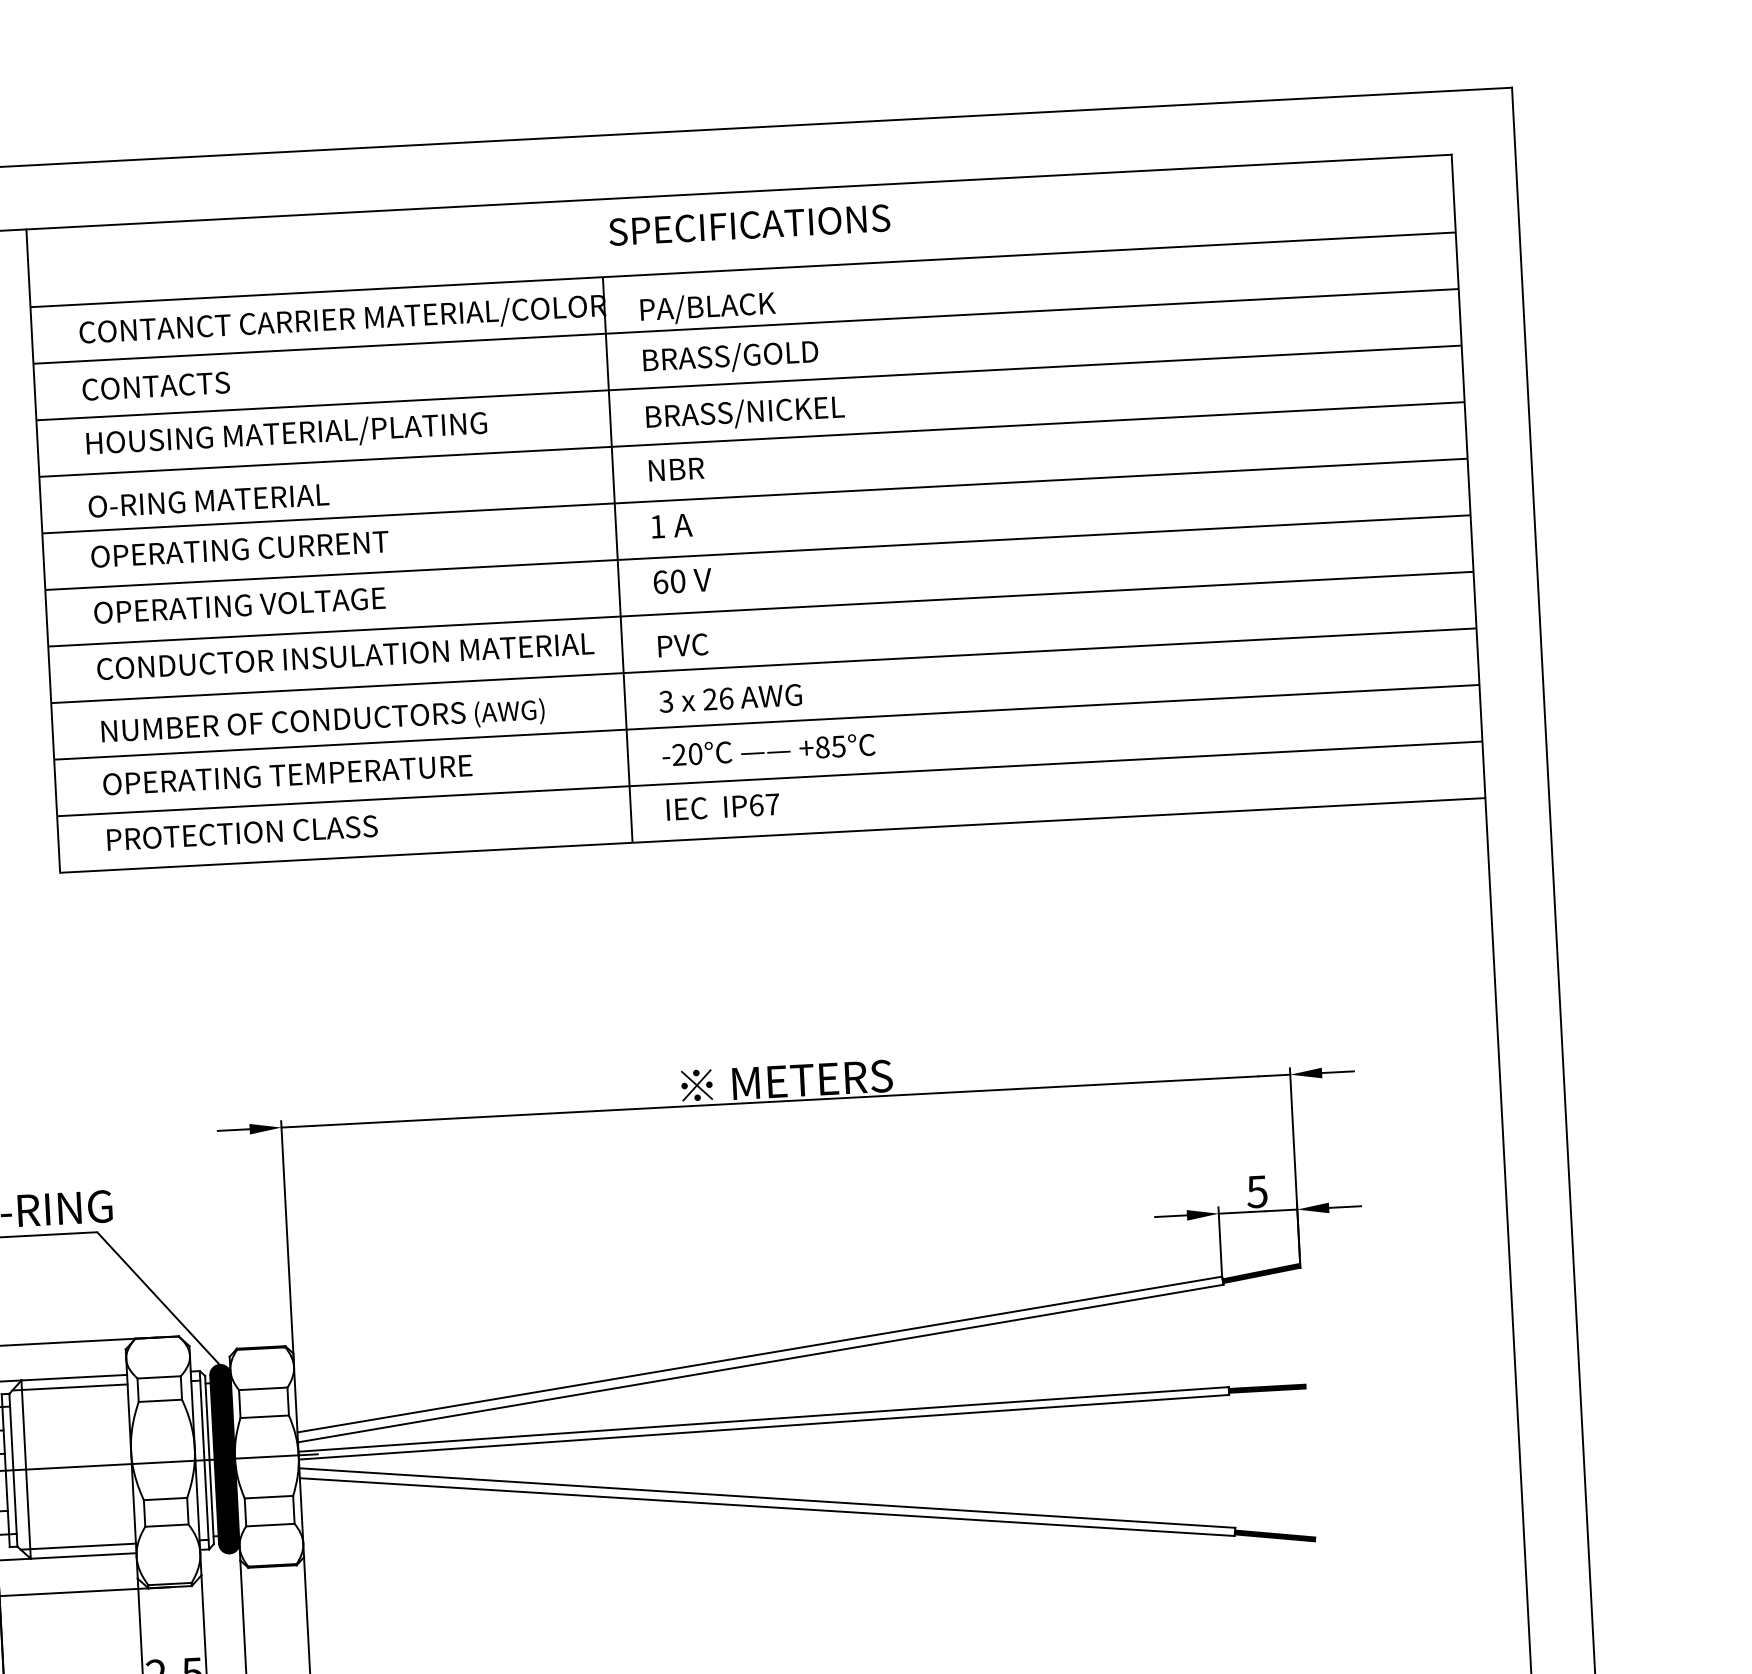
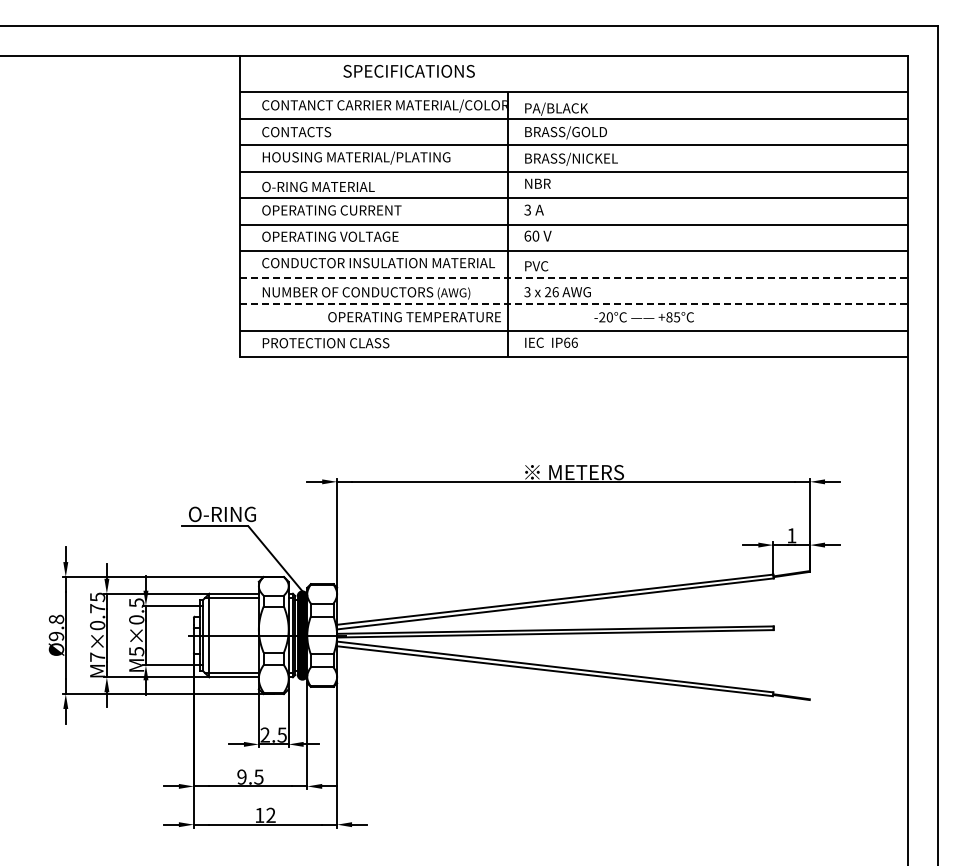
text: (748, 225) -> (408, 71), moved
text: (657, 525) -> (527, 209), 1 -> 3
line: (764, 665) -> (574, 277), solid -> dashed
line: (767, 722) -> (574, 304), solid -> dashed
text: (767, 750) -> (643, 317), moved
text: (287, 775) -> (414, 317), moved
text: (772, 803) -> (574, 342), IP67 -> IP66
text: (1256, 1191) -> (791, 535), 5 -> 1
fill: (1266, 1387) -> (791, 627), removed

